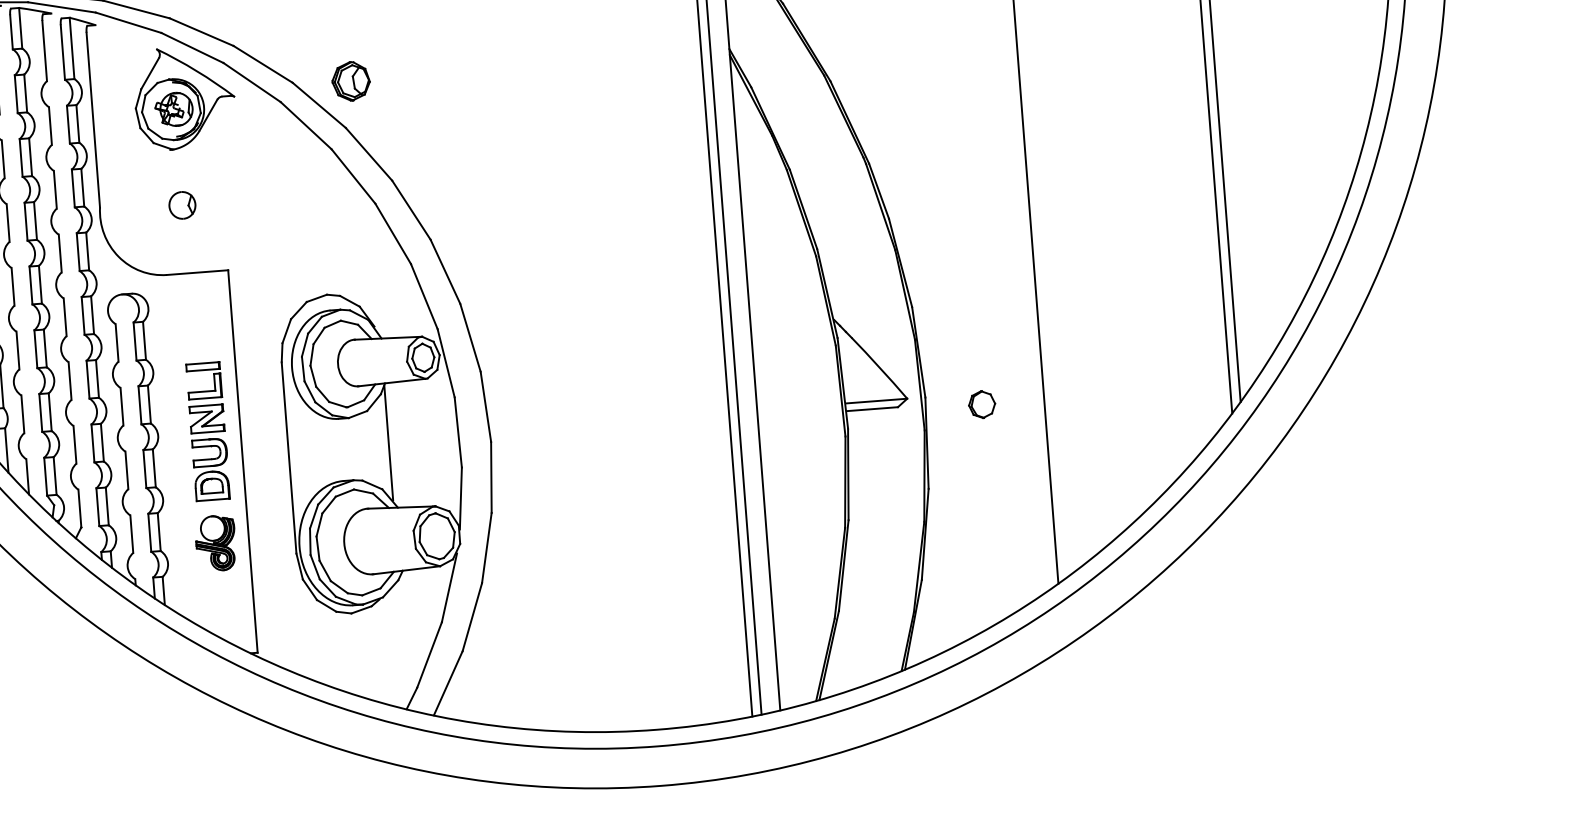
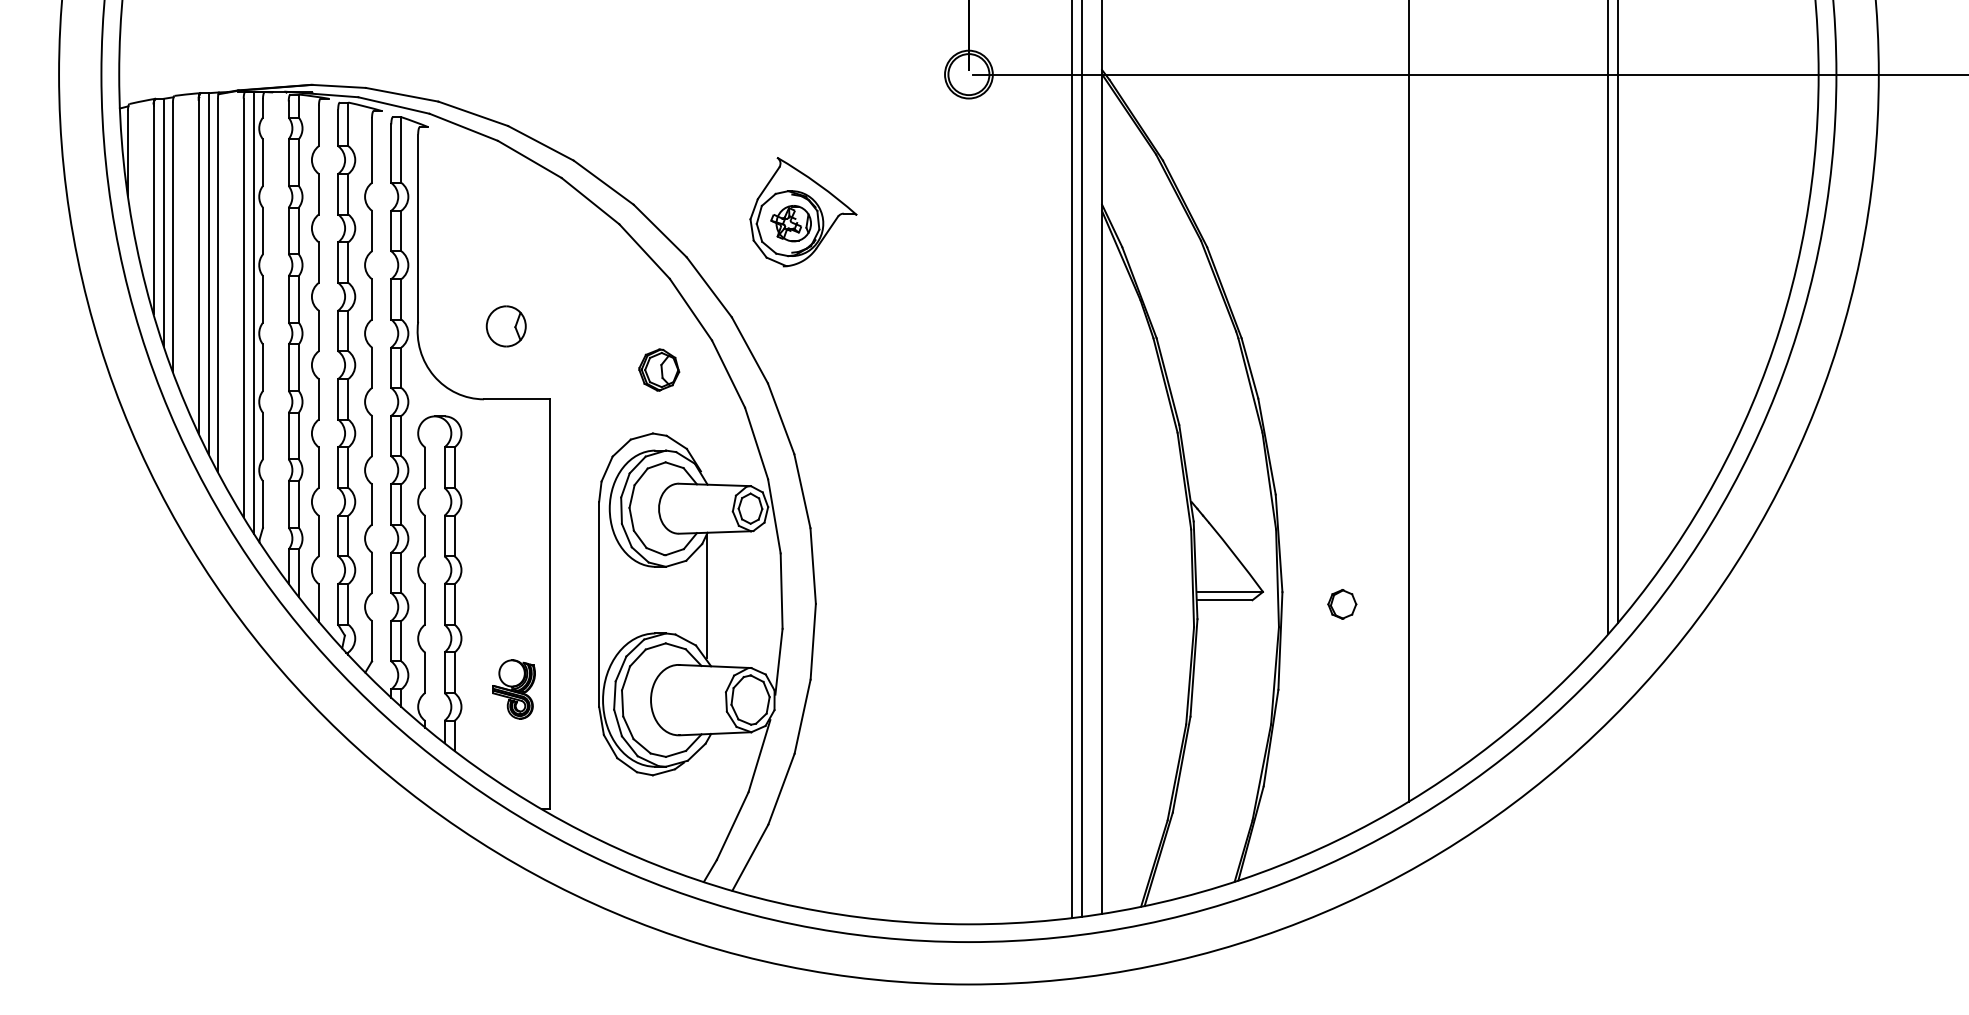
part: (351, 80) -> (659, 369), moved
part: (184, 98) -> (803, 212), moved
part: (181, 205) -> (505, 326), size x1.4
part: (208, 431) -> (515, 569), removed

